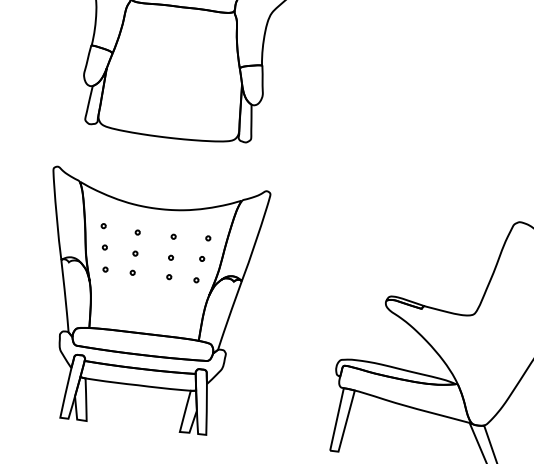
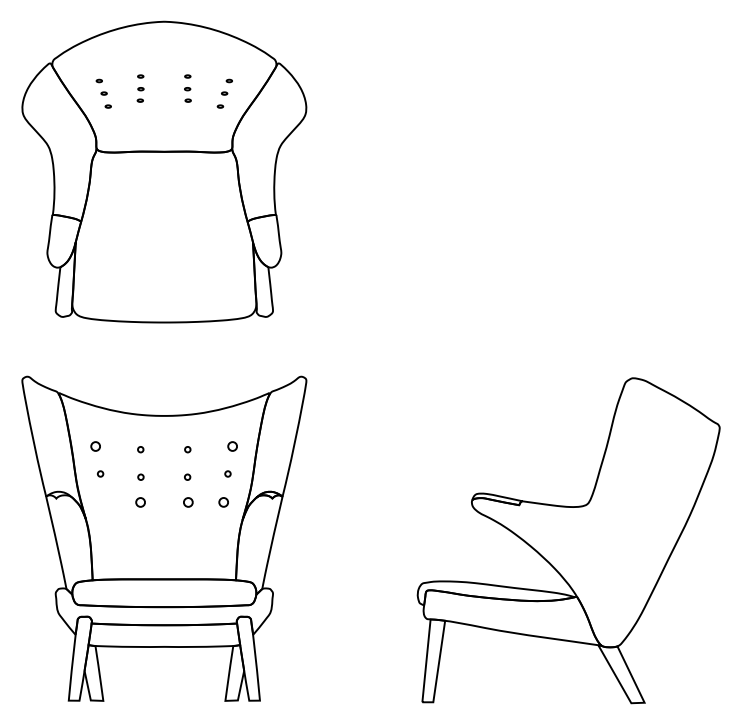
circle: (103, 226) -> (95, 446), size x1.6
circle: (208, 238) -> (232, 446), size x1.6
circle: (105, 269) -> (104, 502), removed
circle: (132, 272) -> (139, 502), size x1.6
circle: (168, 277) -> (187, 502), size x1.6
circle: (196, 280) -> (223, 502), size x1.6

